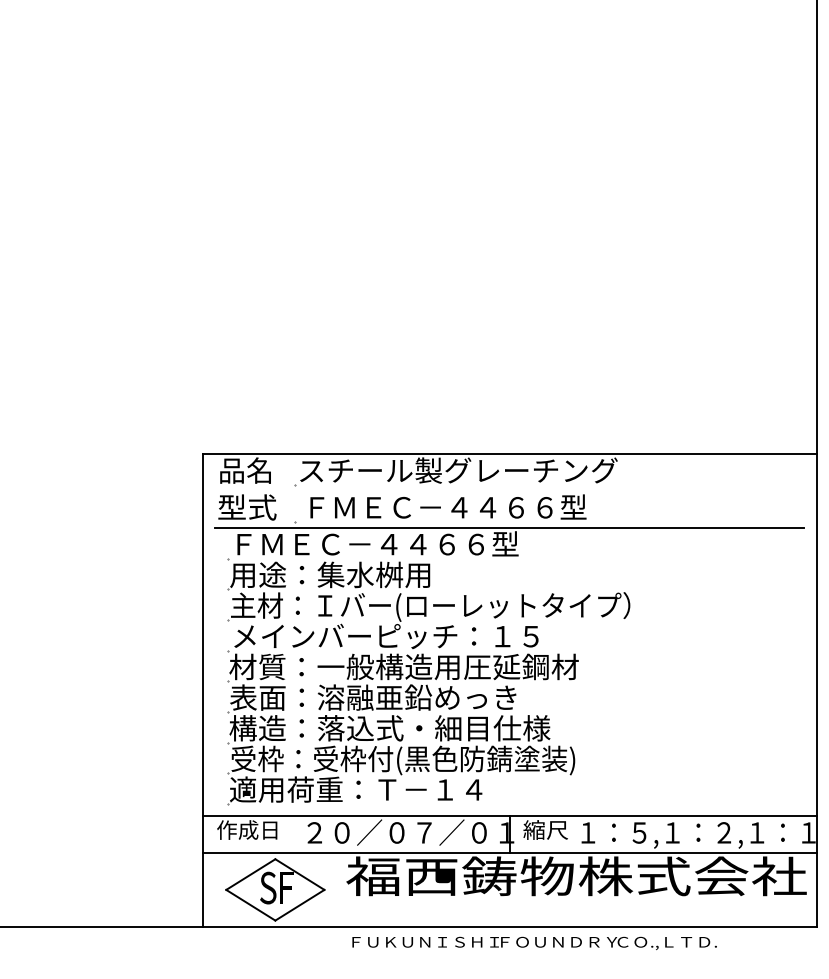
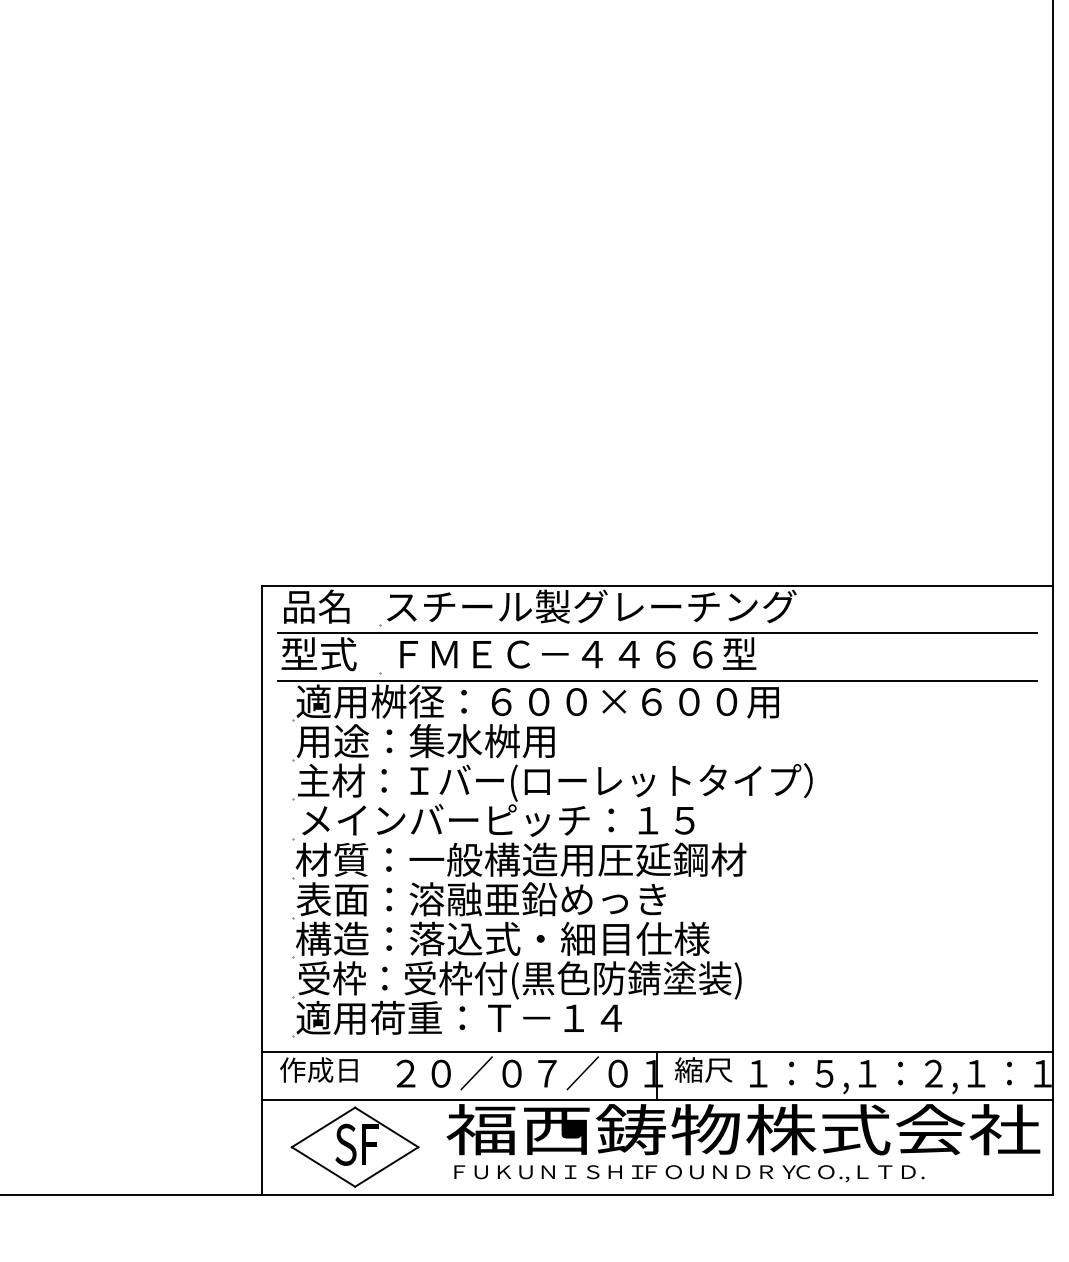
line: (509, 491) -> (656, 633), added
text: (417, 544) -> (538, 701), ＦＭＥＣ－４４６６型 -> 適用桝径：６００×６００用
text: (534, 943) -> (689, 1173), moved

